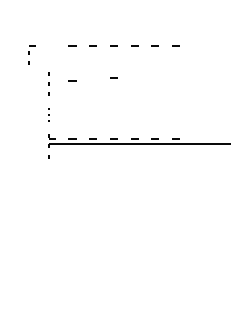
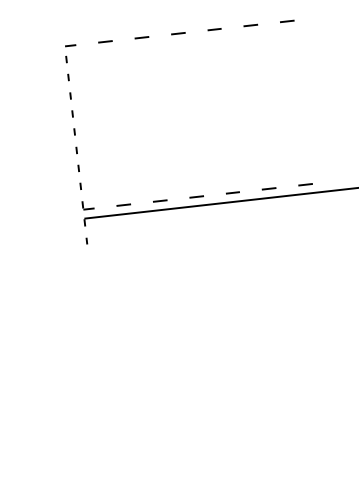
part: (31, 54) -> (70, 61), moved
curve: (113, 77) -> (183, 89), removed
curve: (72, 80) -> (112, 102), removed
part: (48, 114) -> (77, 167), size x1.67

